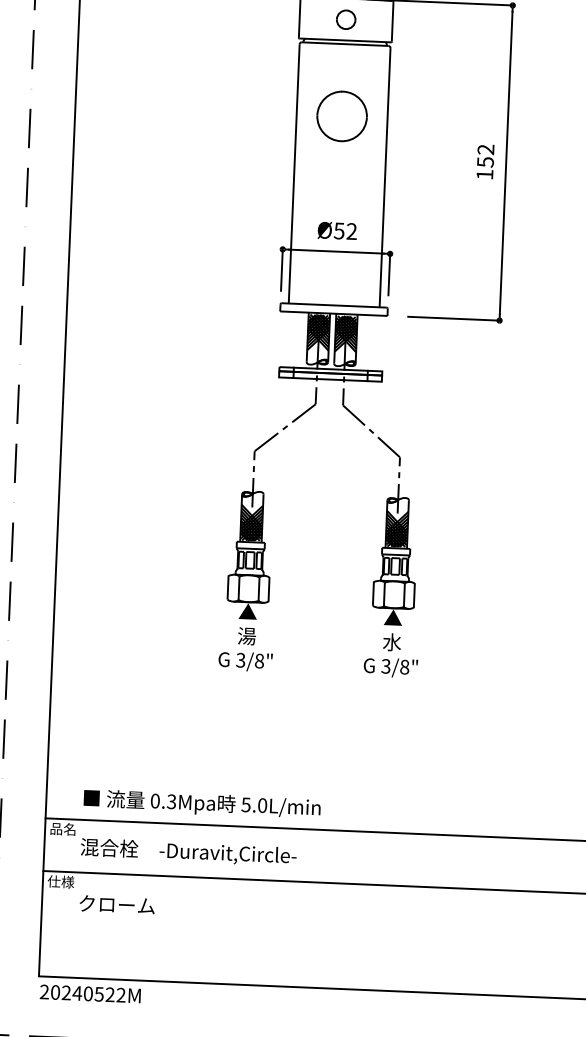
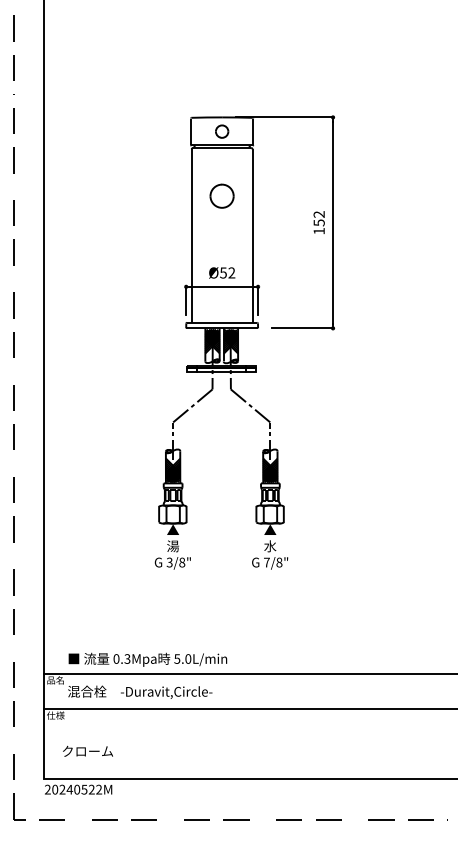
part: (341, 115) -> (221, 195), size x0.7
text: (385, 666) -> (266, 562), 3/8" -> 7/8"
text: (116, 904) -> (87, 751), moved

